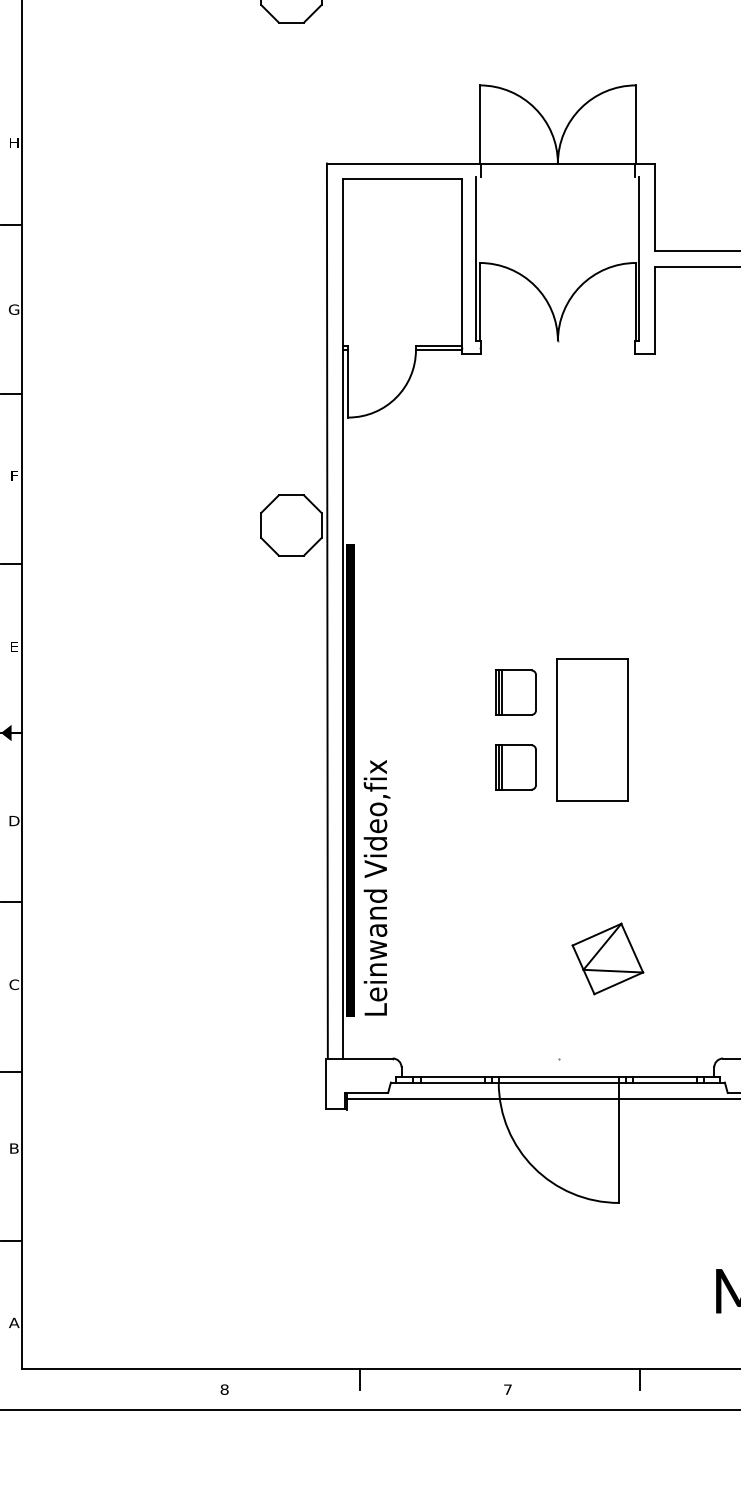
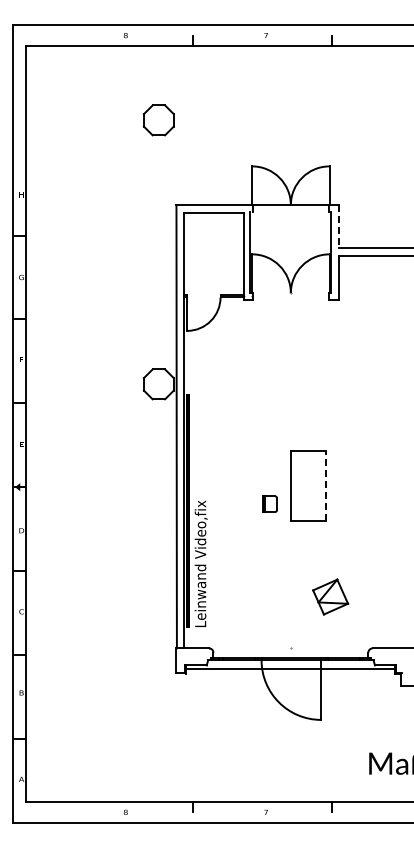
line: (654, 206) -> (338, 226), solid -> dashed
part: (514, 691) -> (269, 466), removed
line: (627, 729) -> (325, 485), solid -> dashed
part: (514, 766) -> (269, 503), size x0.7
part: (607, 957) -> (330, 596), moved

